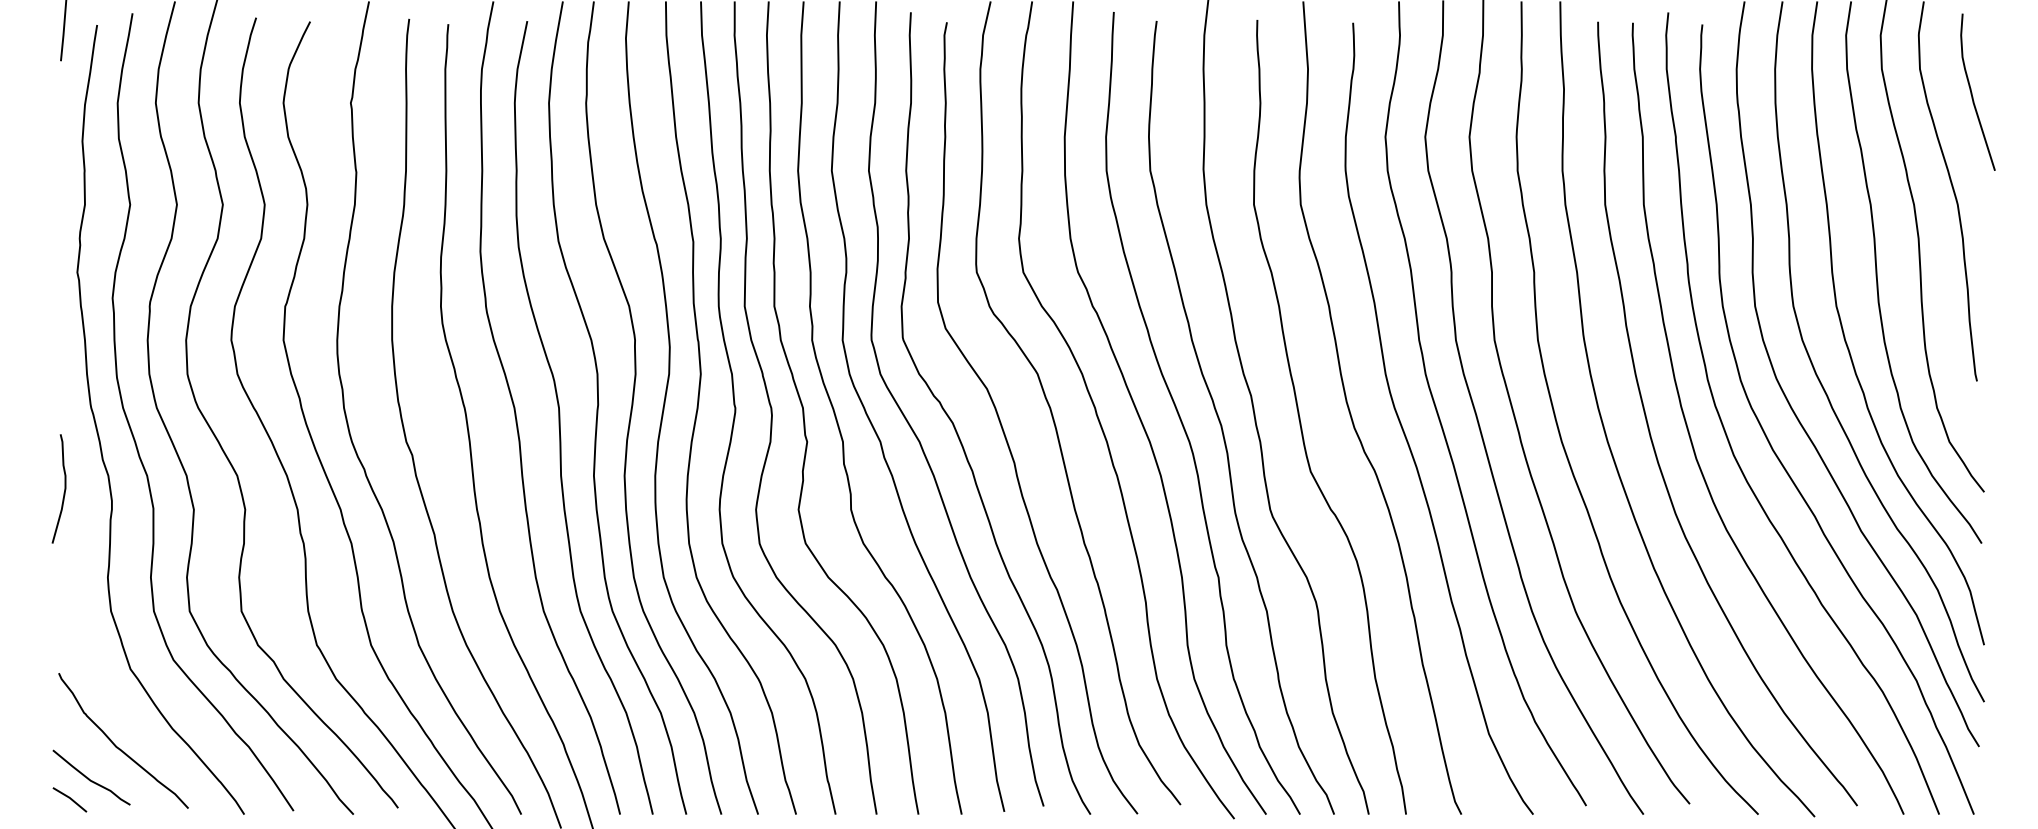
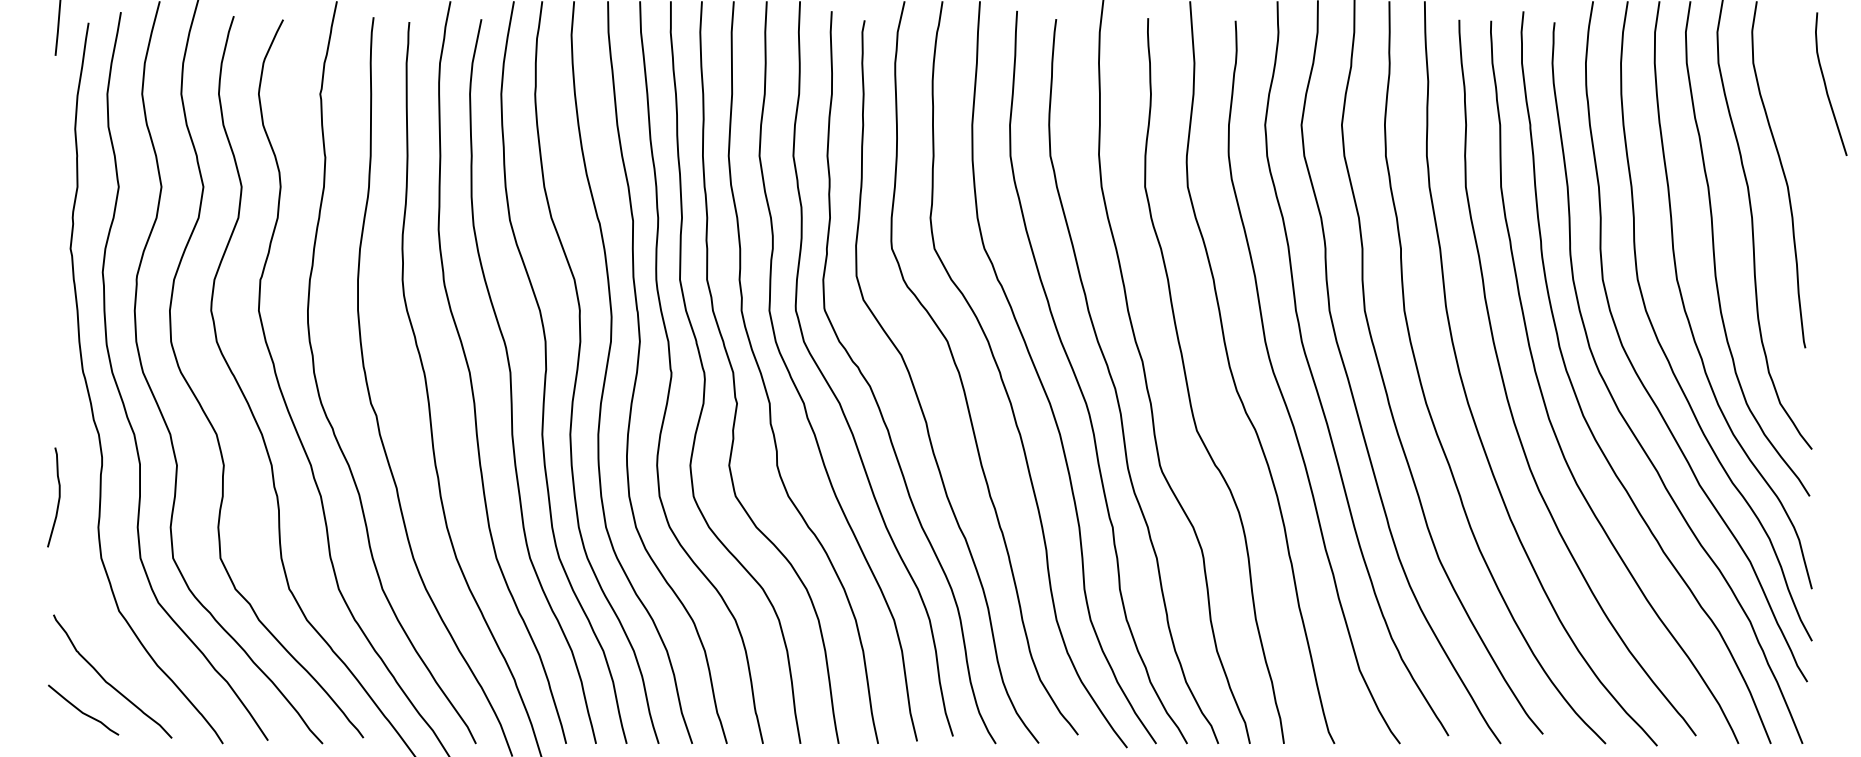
curve: (1972, 92) -> (1826, 84), moved
curve: (64, 488) -> (58, 497), moved
line: (69, 798) -> (63, 729), removed

